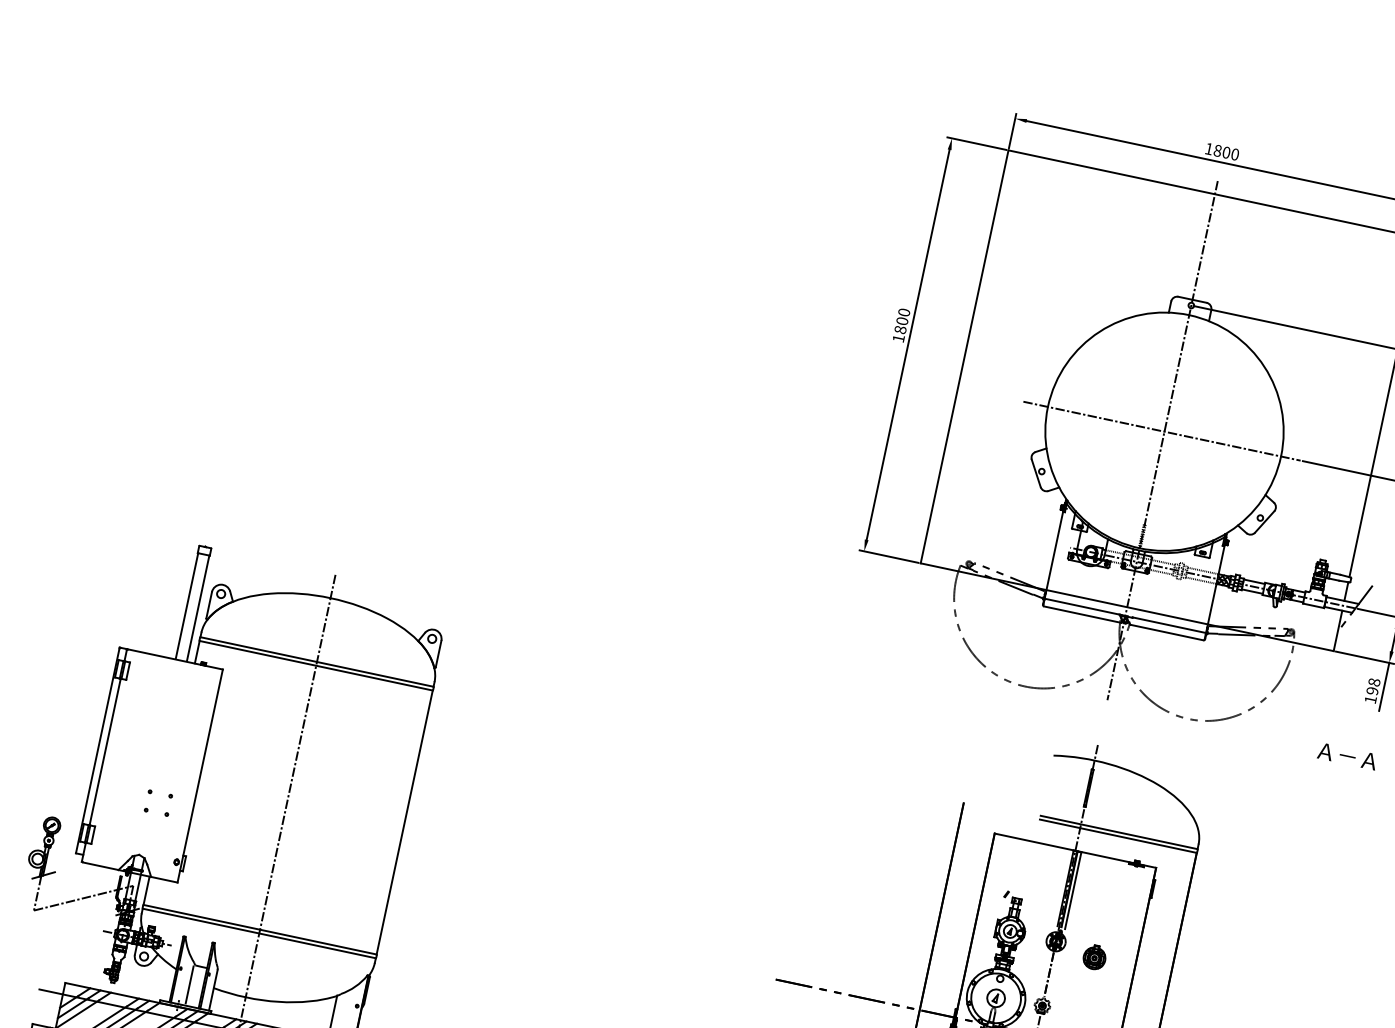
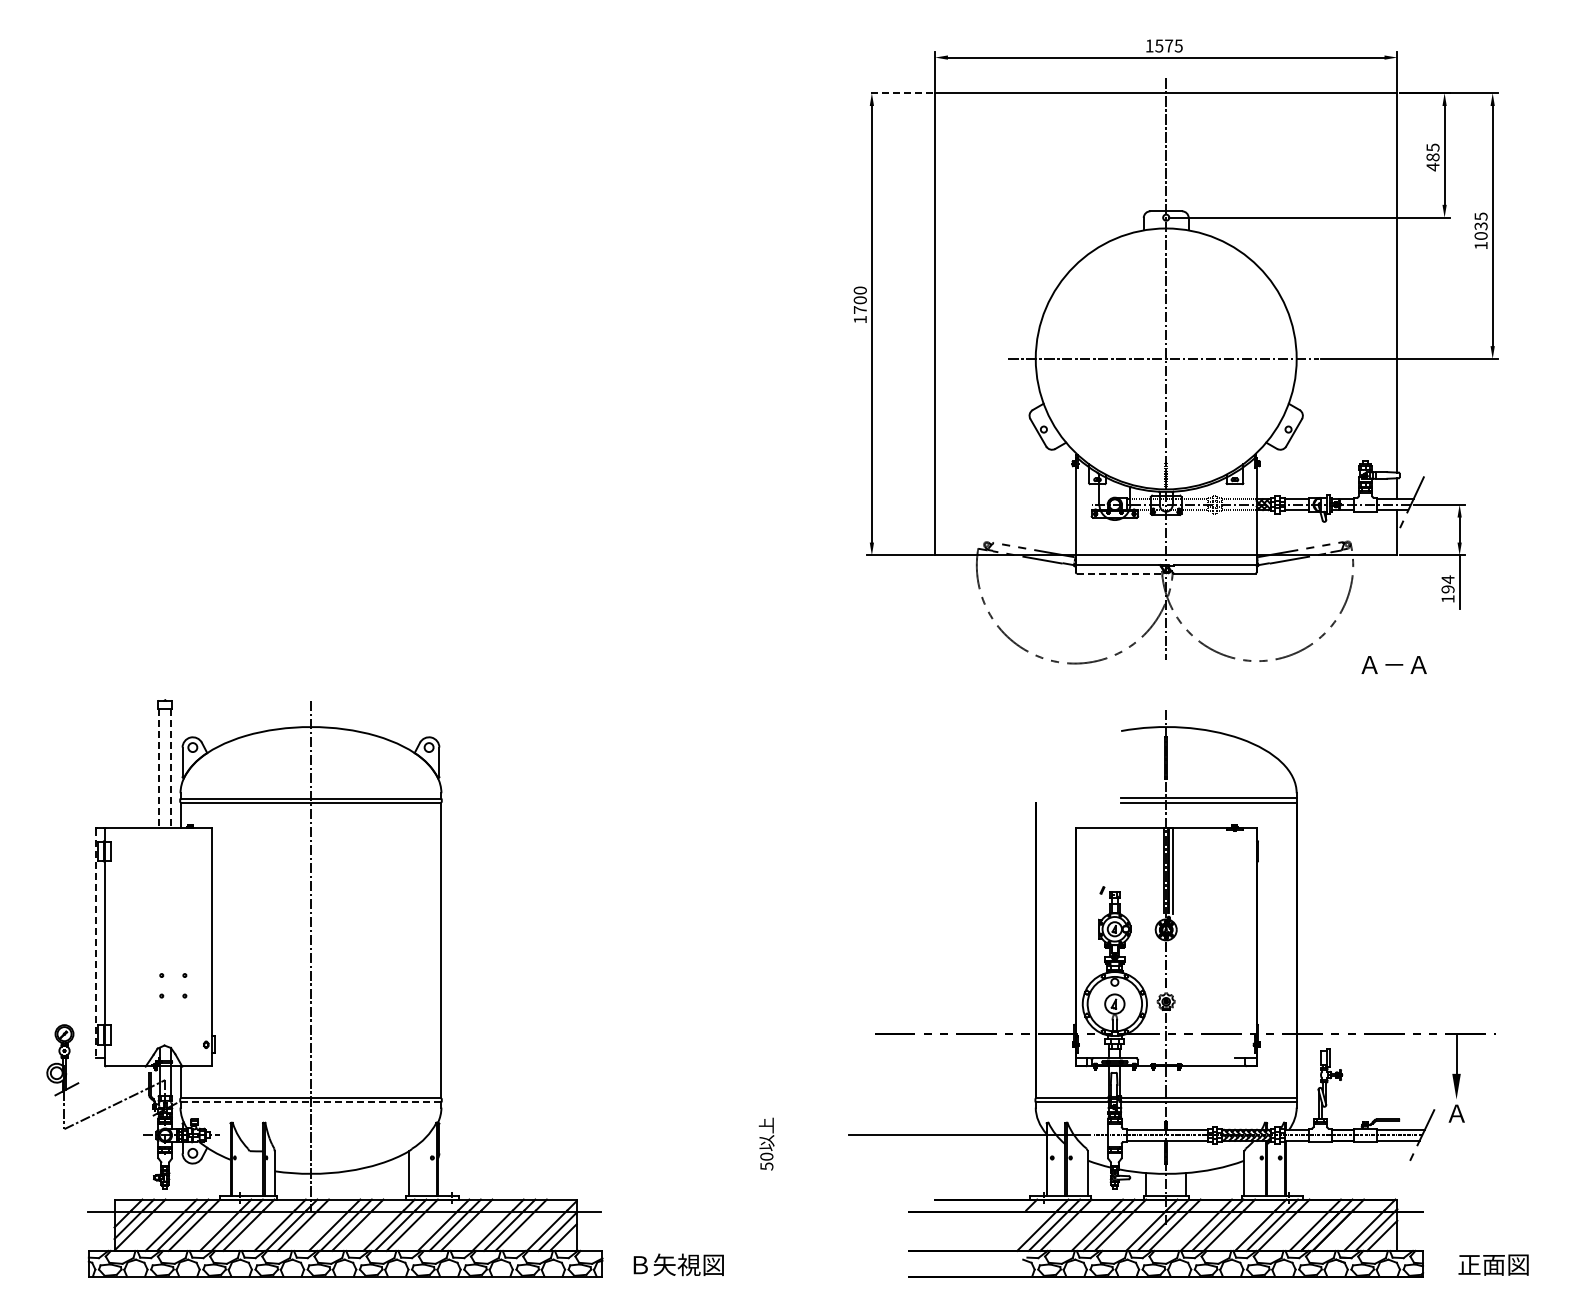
line: (976, 143) -> (899, 93), solid -> dashed
text: (1226, 152) -> (1168, 45), 1800 -> 1575
text: (899, 329) -> (859, 309), 1800 -> 1700
line: (187, 605) -> (159, 767), solid -> dashed
line: (198, 607) -> (171, 767), solid -> dashed
line: (1082, 614) -> (1120, 573), solid -> dashed
text: (1373, 682) -> (1447, 579), 198 -> 194
line: (97, 750) -> (96, 943), solid -> dashed
text: (1347, 755) -> (1393, 664), moved
line: (258, 933) -> (310, 1102), solid -> dashed
part: (1094, 956) -> (1210, 937), removed
line: (190, 984) -> (248, 1172), removed

